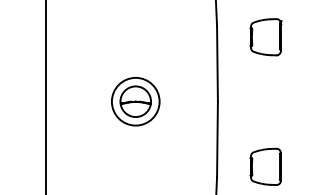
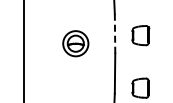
part: (265, 37) -> (140, 35), moved
line: (218, 63) -> (115, 33), solid -> dashed
part: (135, 101) -> (75, 43), moved

